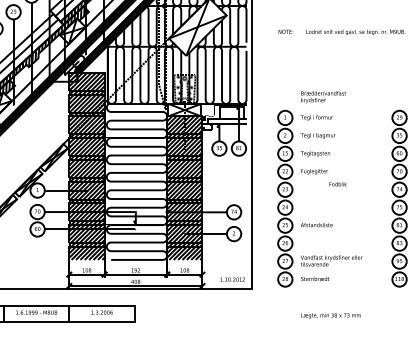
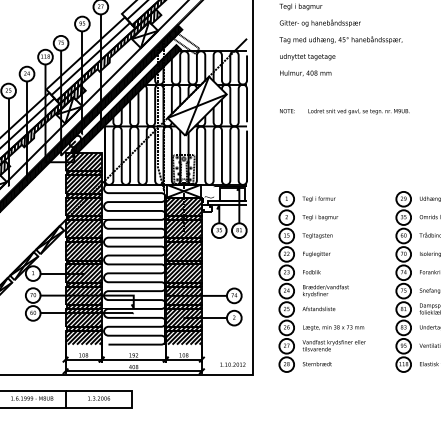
text: (323, 97) -> (325, 291), moved
text: (337, 184) -> (311, 272), moved
text: (330, 315) -> (333, 327), moved

